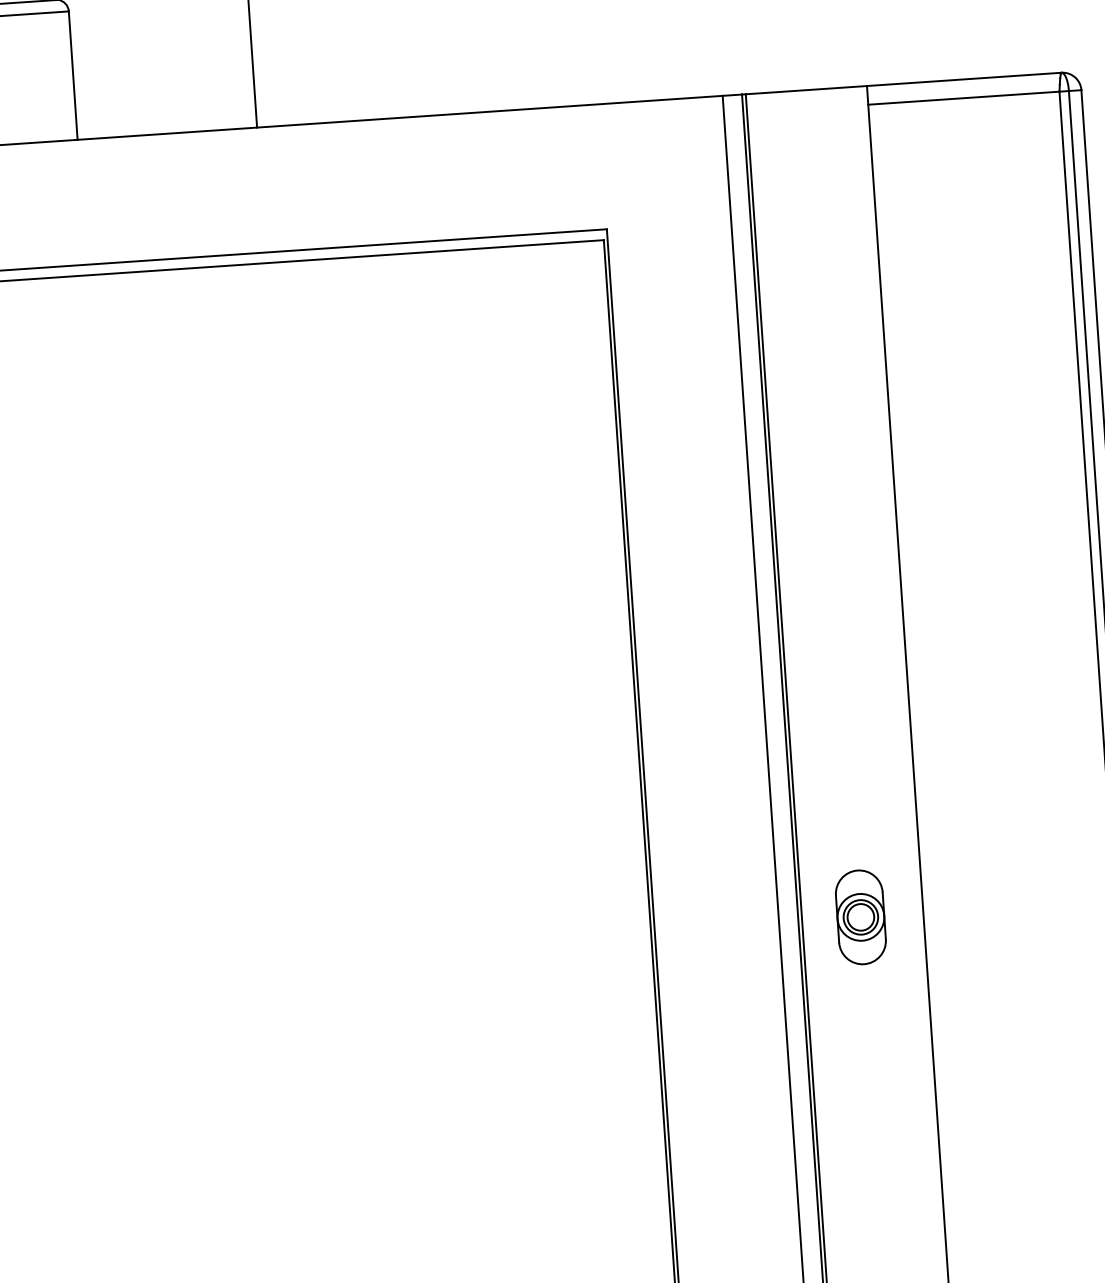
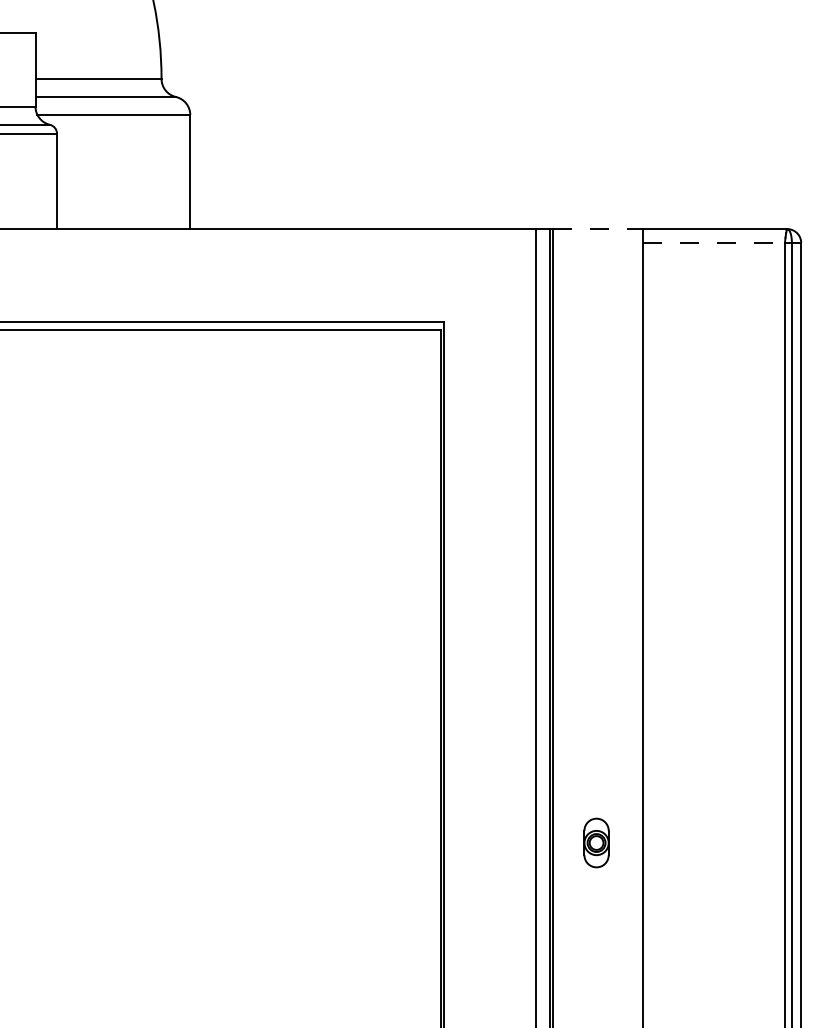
line: (807, 90) -> (598, 229), solid -> dashed
line: (963, 98) -> (713, 243), solid -> dashed
part: (860, 916) -> (596, 842), size x0.7

